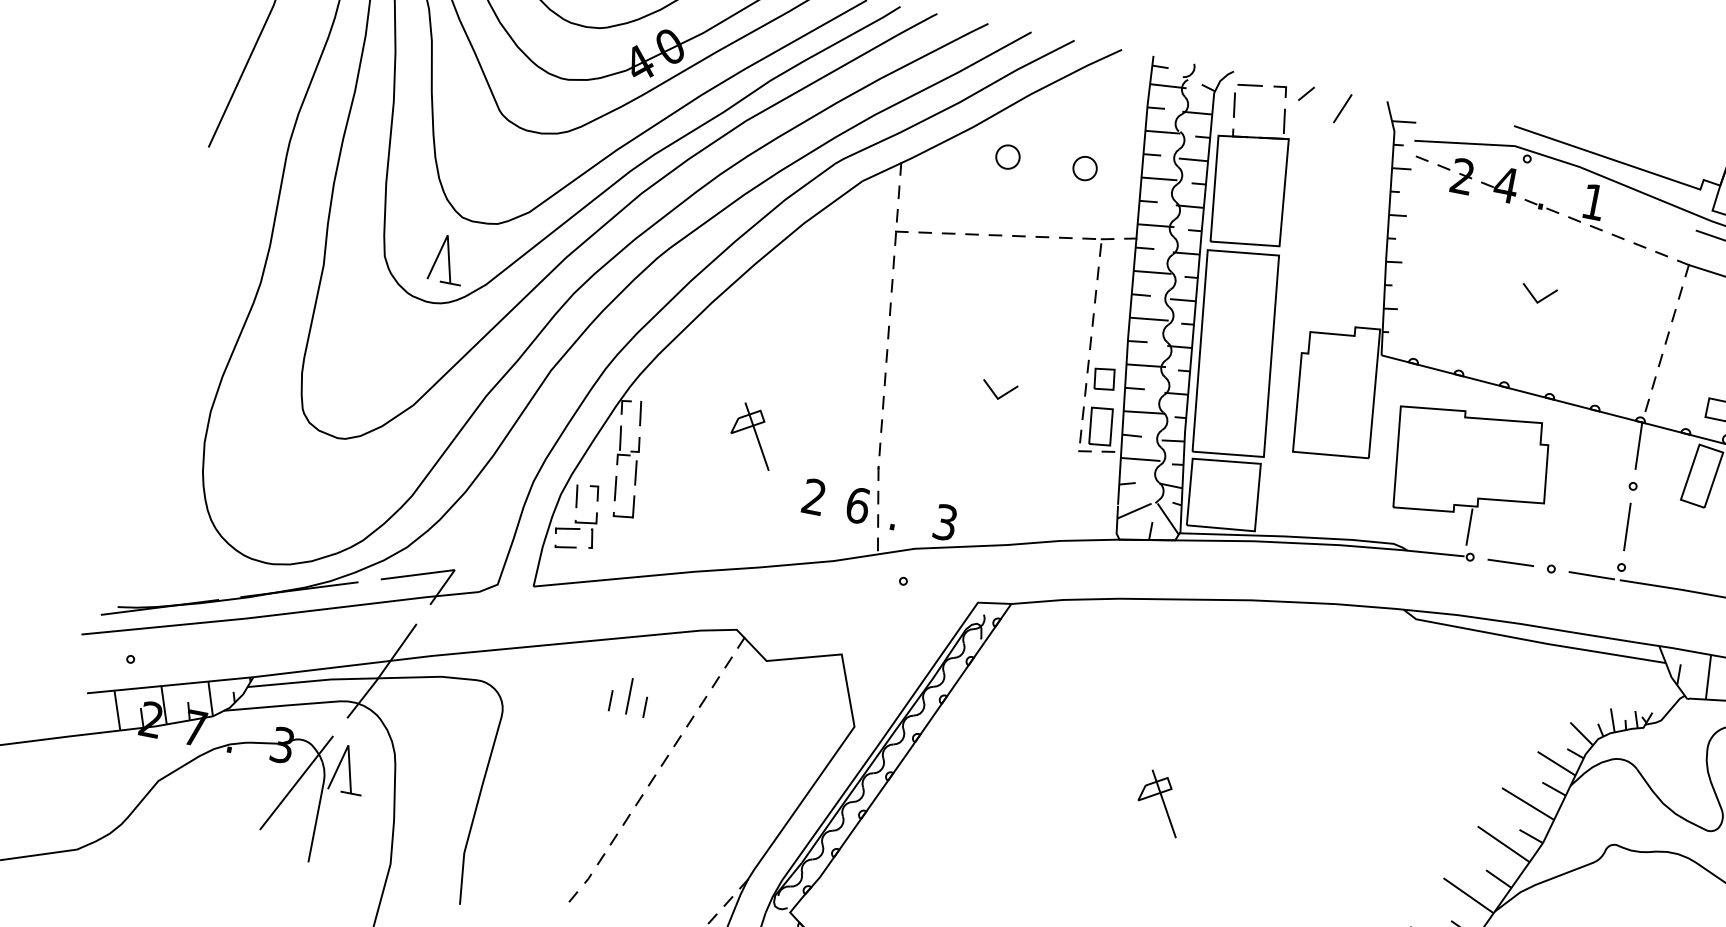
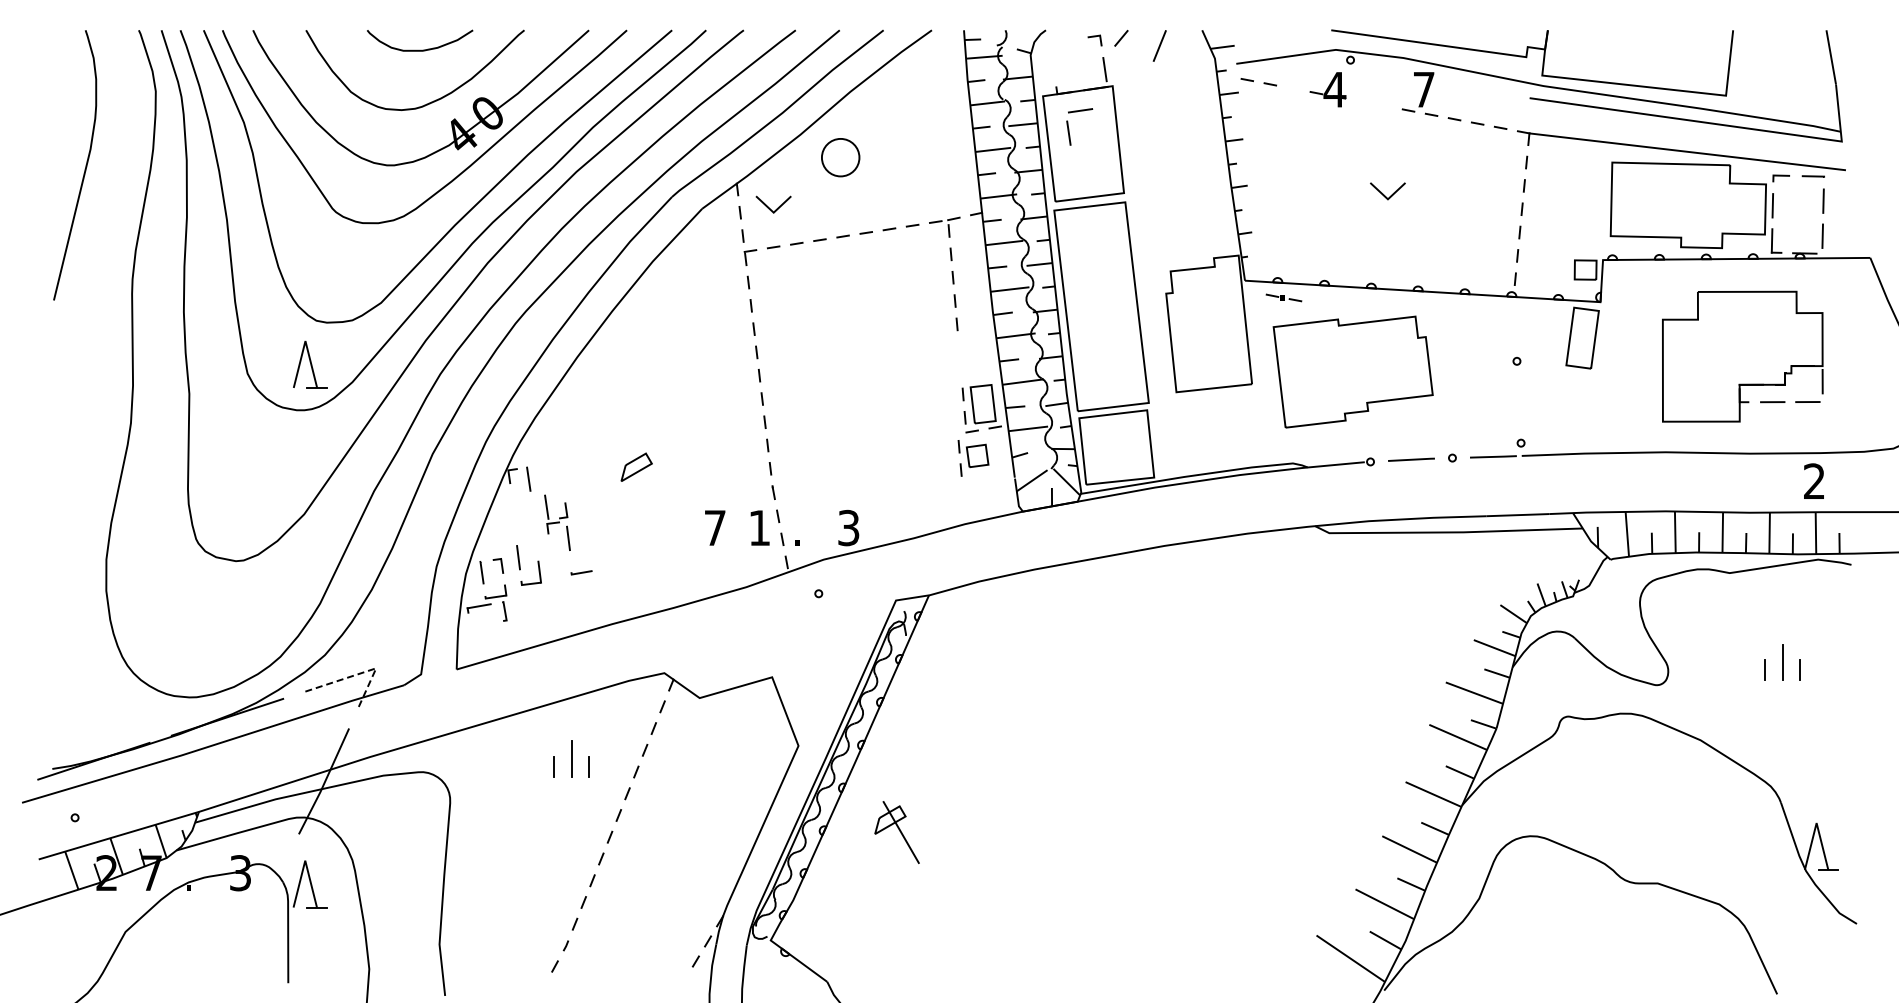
part: (1235, 100) -> (1069, 128), moved
circle: (1007, 156) -> (839, 156), size x1.6
circle: (1084, 167) -> (917, 153), removed
part: (1462, 176) -> (1290, 89), removed
text: (1594, 201) -> (1424, 89), 1 -> 7
part: (1541, 205) -> (1283, 297), moved
part: (1100, 380) -> (973, 458), moved
line: (994, 393) -> (769, 207), moved
line: (757, 436) -> (647, 479), removed
line: (1638, 444) -> (1514, 319), removed
part: (628, 455) -> (557, 522), moved
text: (813, 496) -> (714, 527), 2 -> 7
text: (857, 504) -> (759, 527), 6 -> 1
line: (1468, 526) -> (1363, 432), removed
line: (1627, 526) -> (1518, 401), removed
line: (565, 546) -> (581, 572), moved
line: (440, 571) -> (362, 672), solid -> dashed
line: (296, 782) -> (261, 907), removed
part: (1159, 803) -> (896, 832), moved

